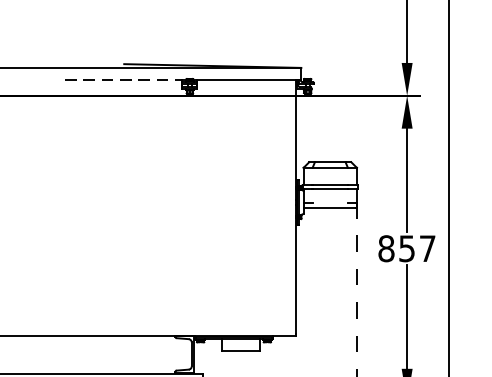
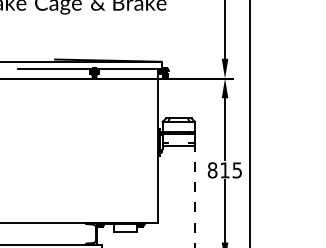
line: (123, 79) -> (54, 68), dashed -> solid
text: (416, 248) -> (230, 170), 857 -> 815

